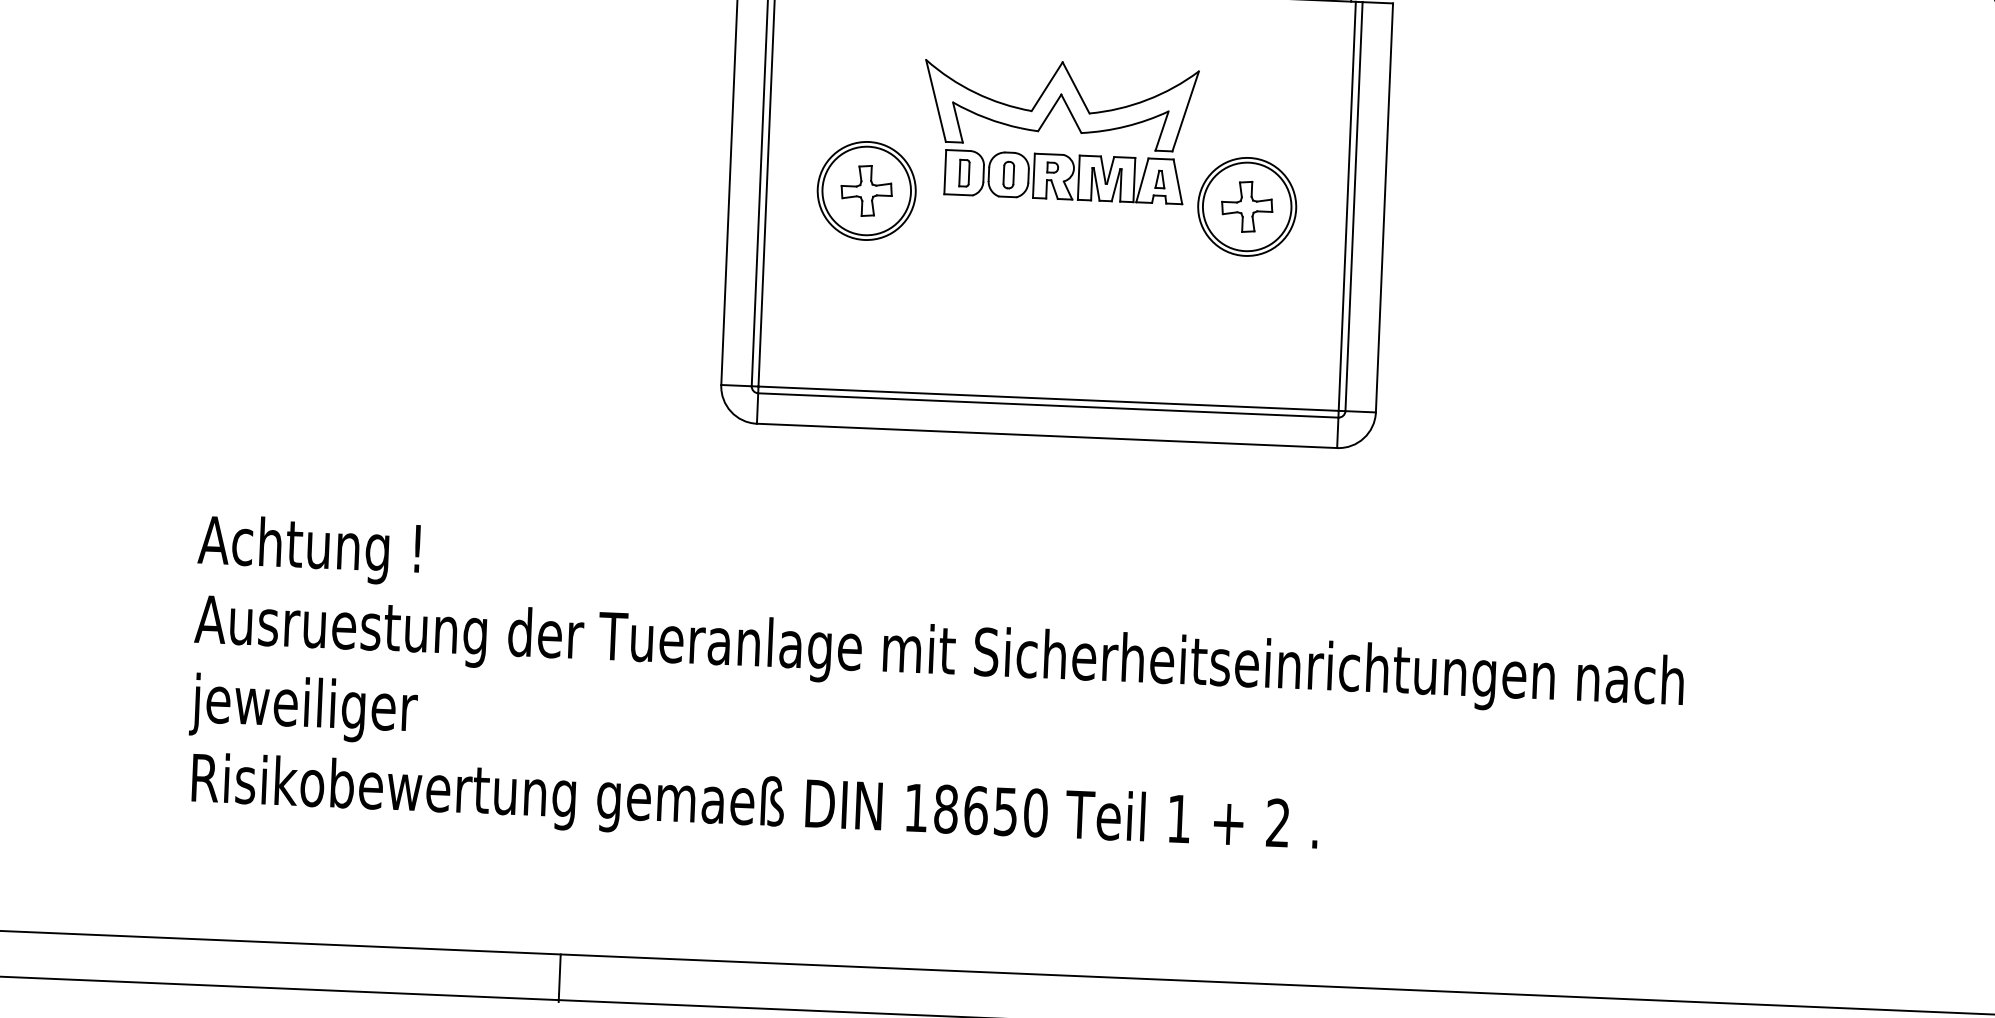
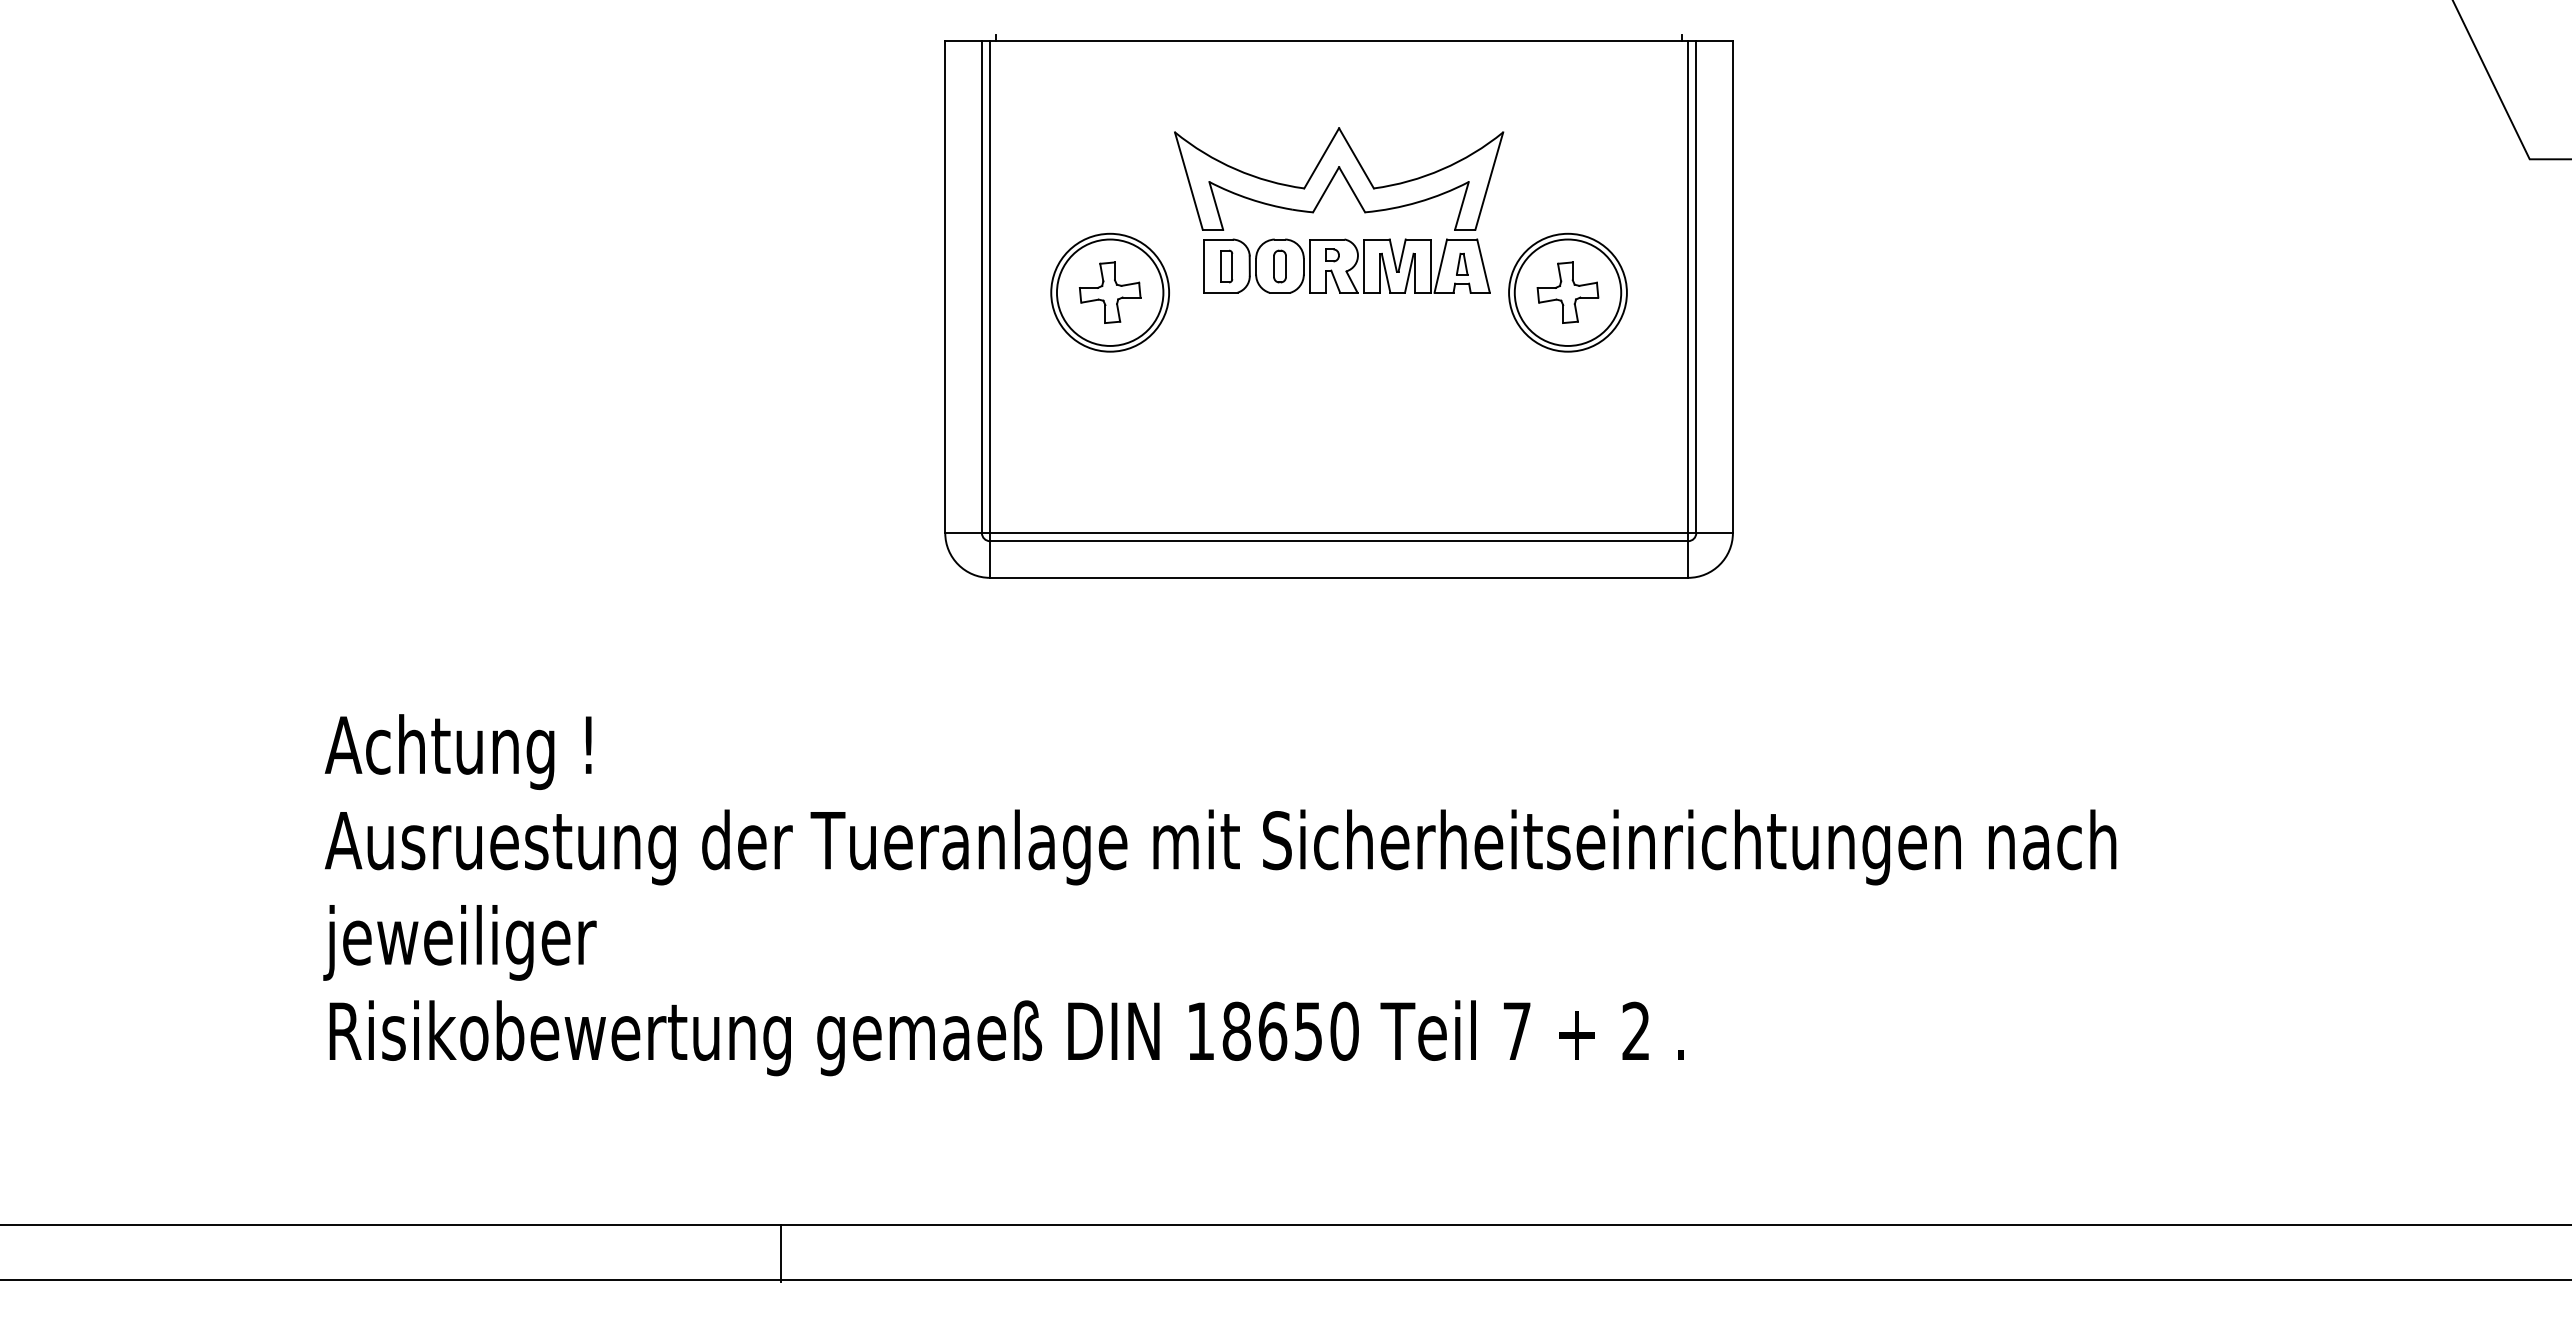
text: (1178, 818) -> (1516, 1030), 1 -> 7

